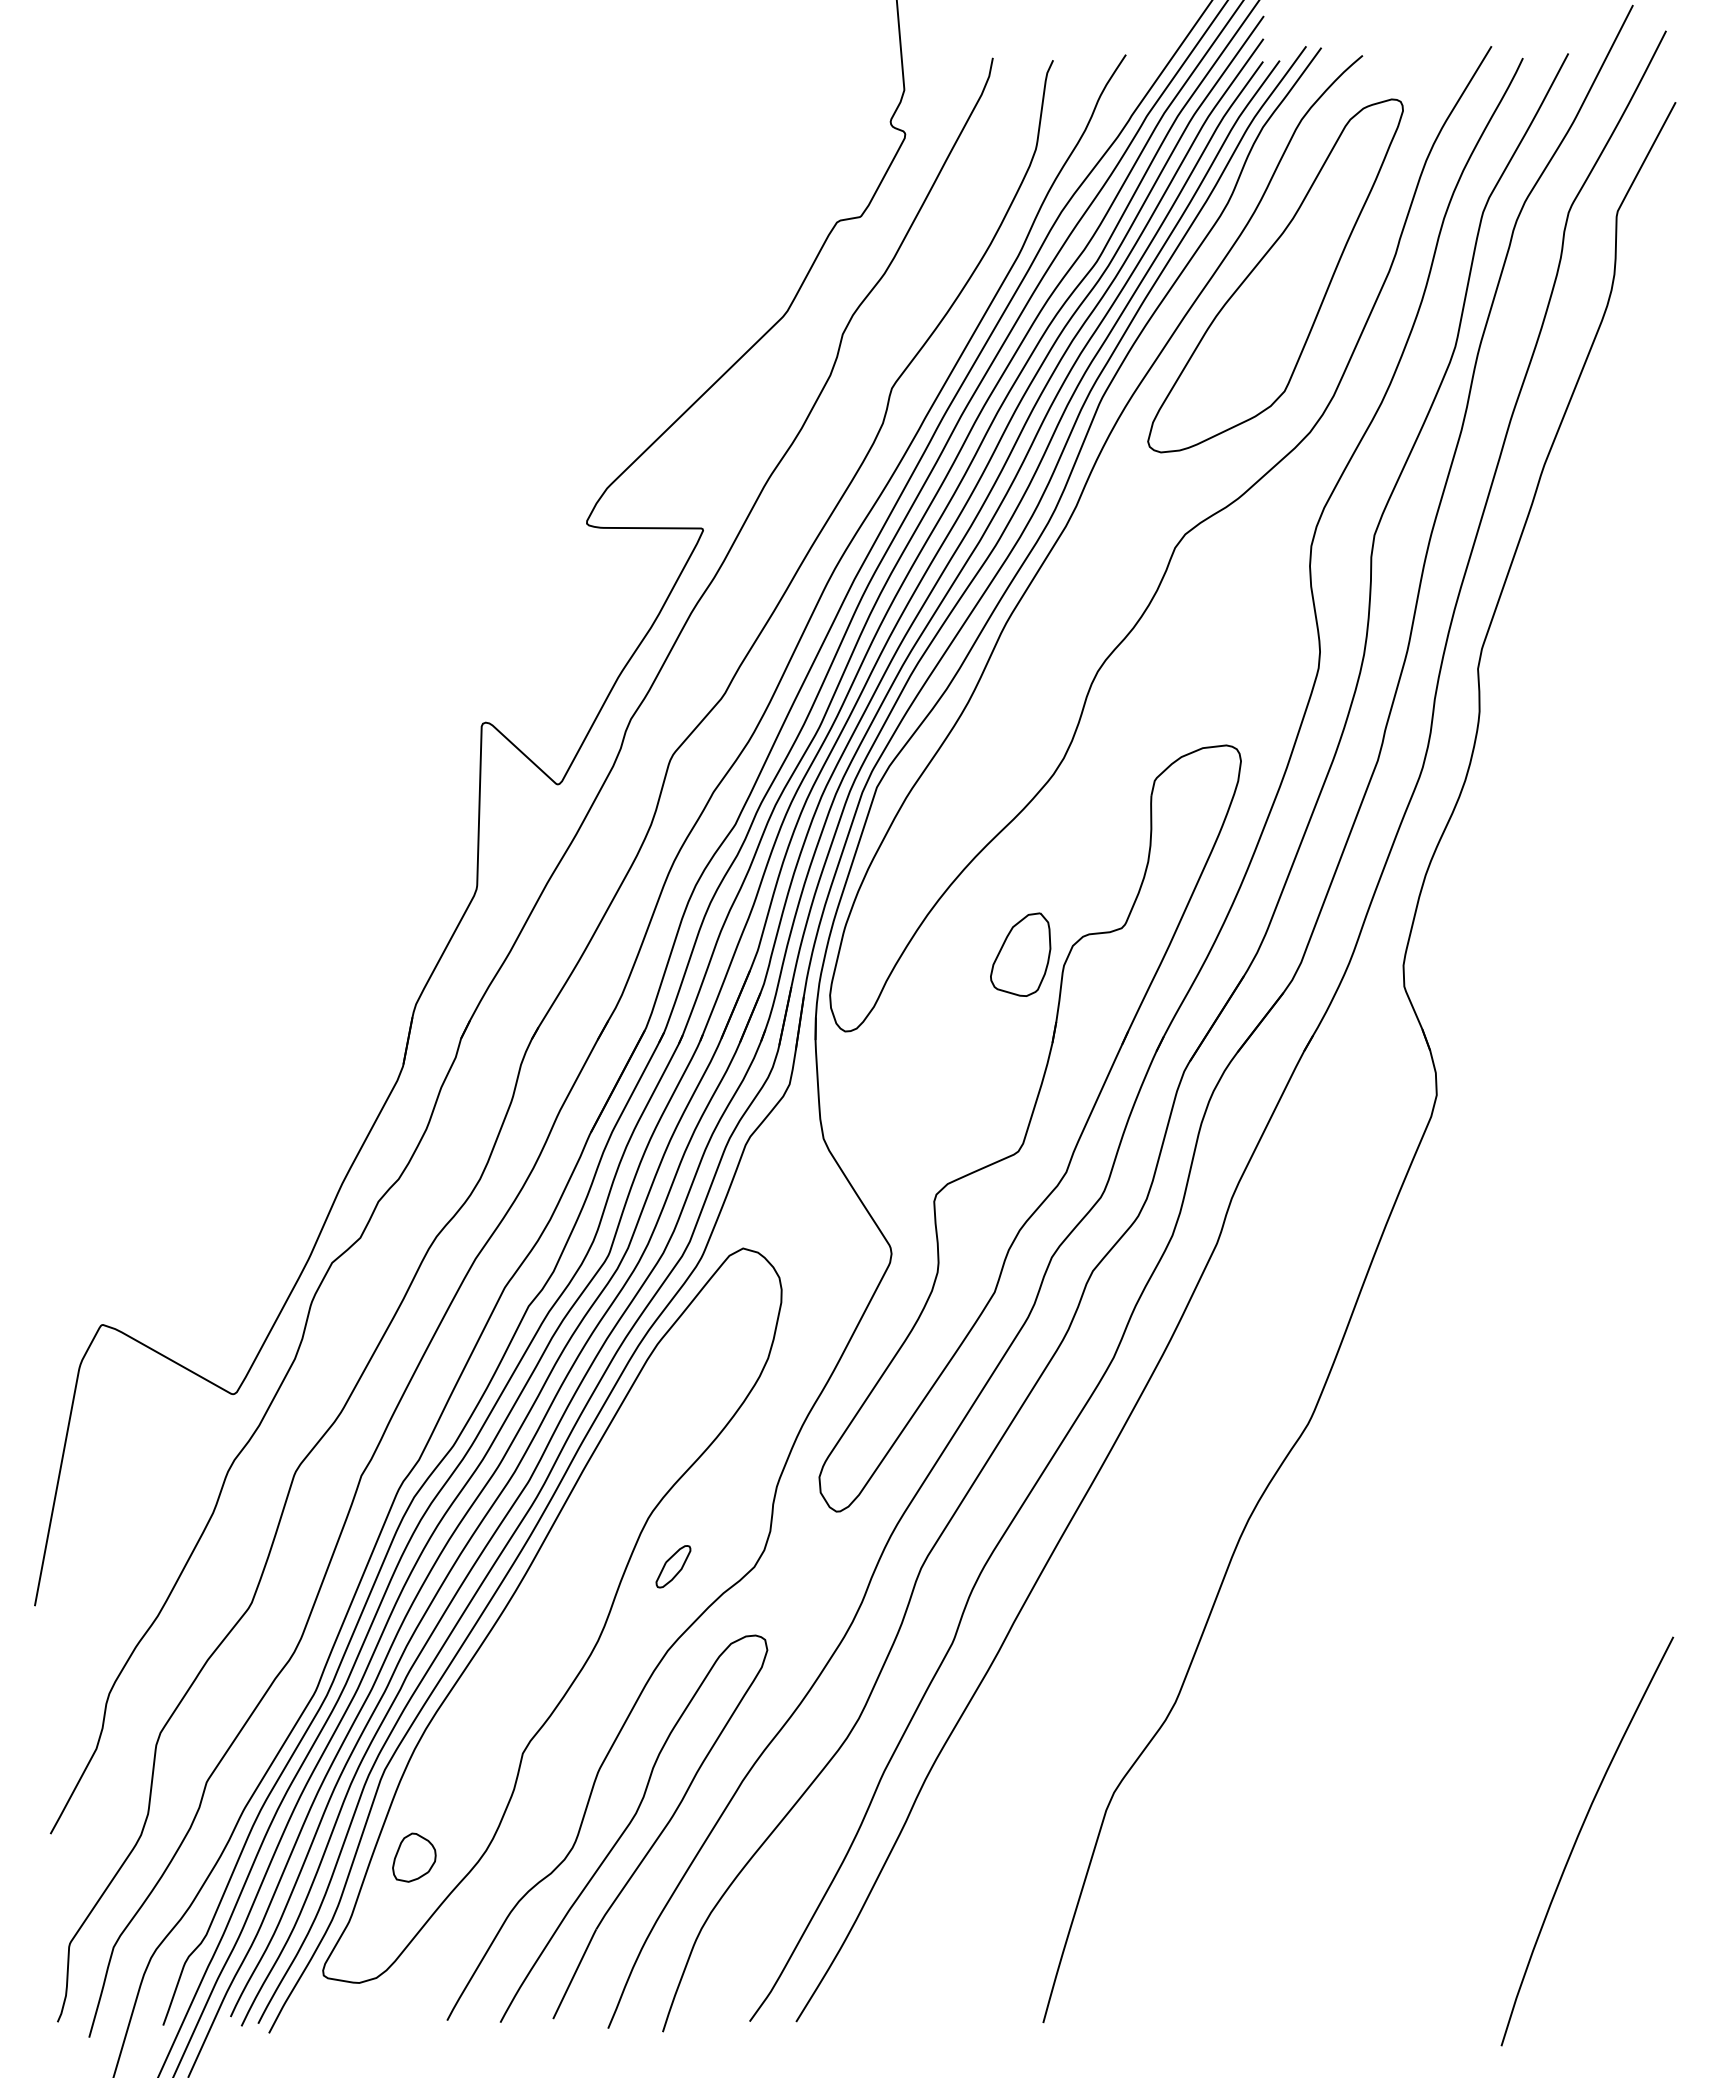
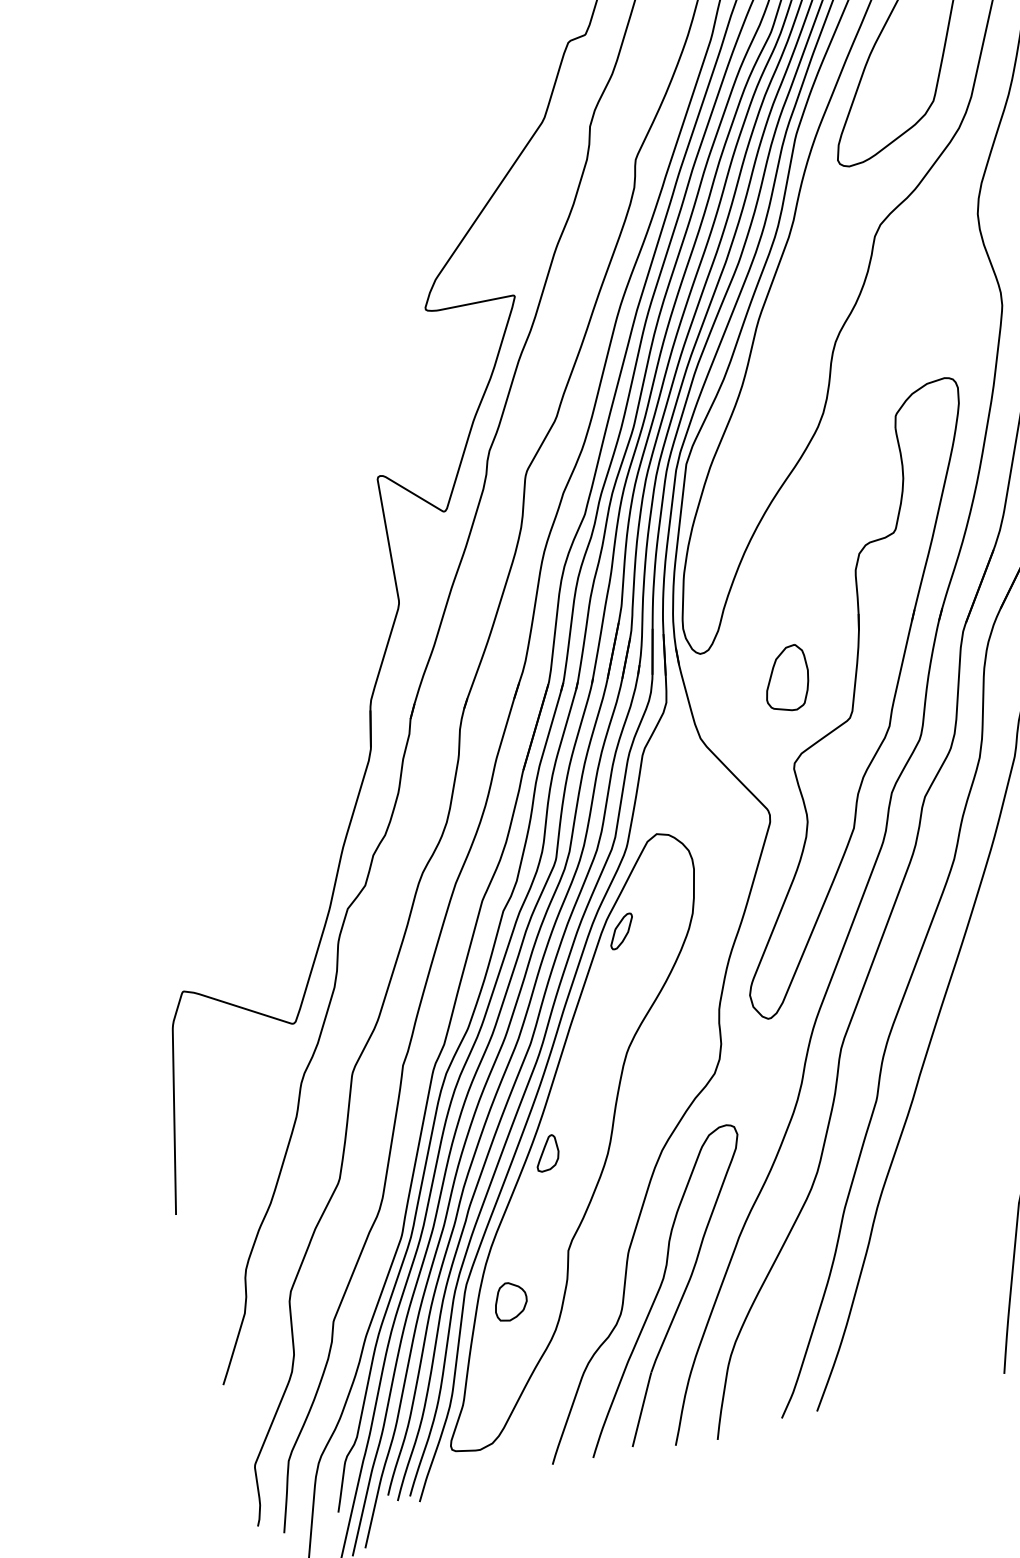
part: (1020, 954) -> (786, 678), moved
part: (673, 1566) -> (621, 931), moved
part: (520, 1624) -> (546, 1153), added
part: (414, 1857) -> (510, 1301), moved

